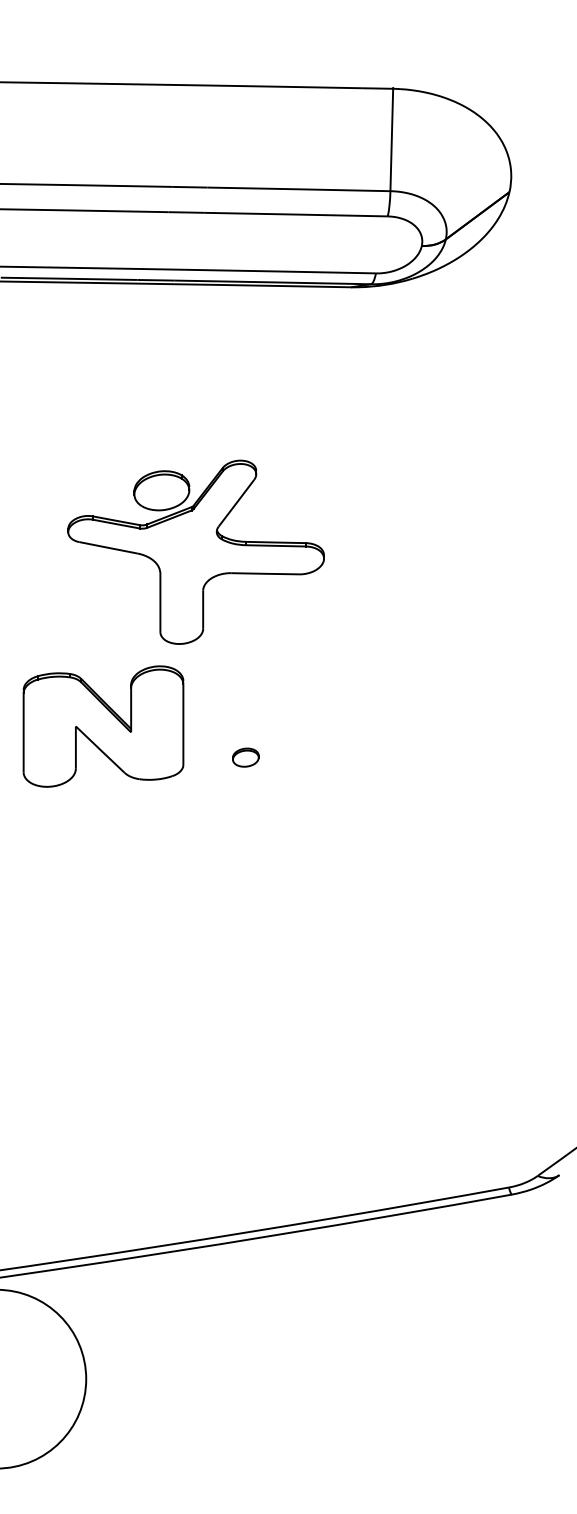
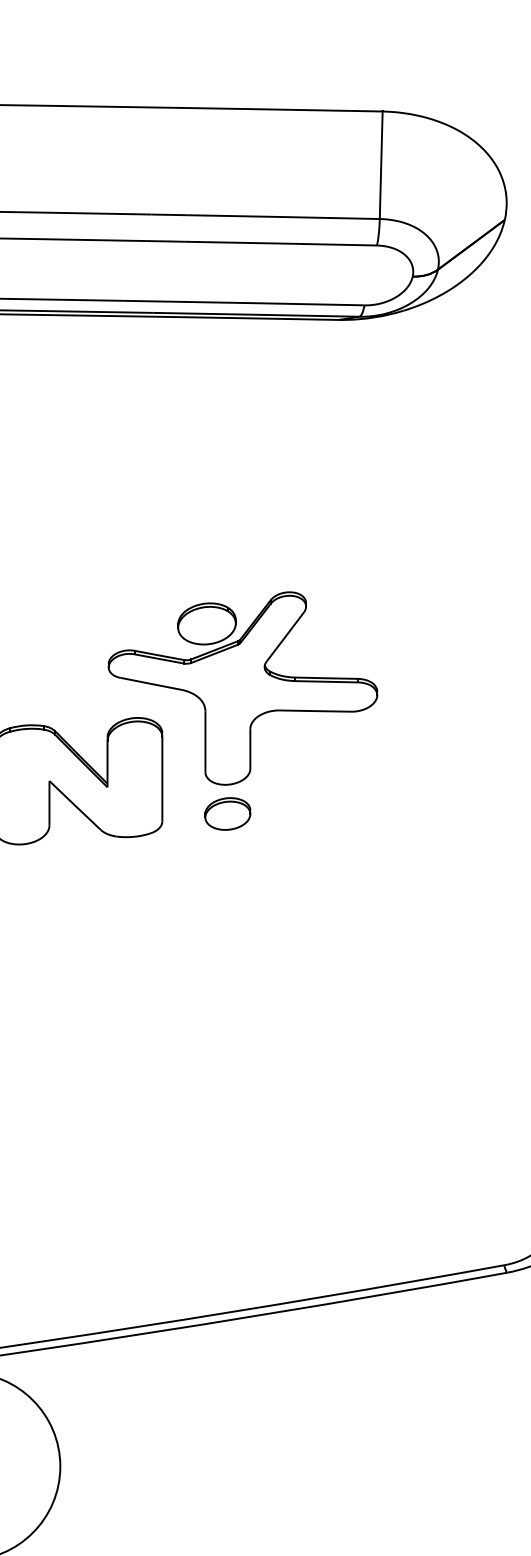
part: (195, 551) -> (242, 687), moved
part: (245, 757) -> (227, 813), size x1.67

